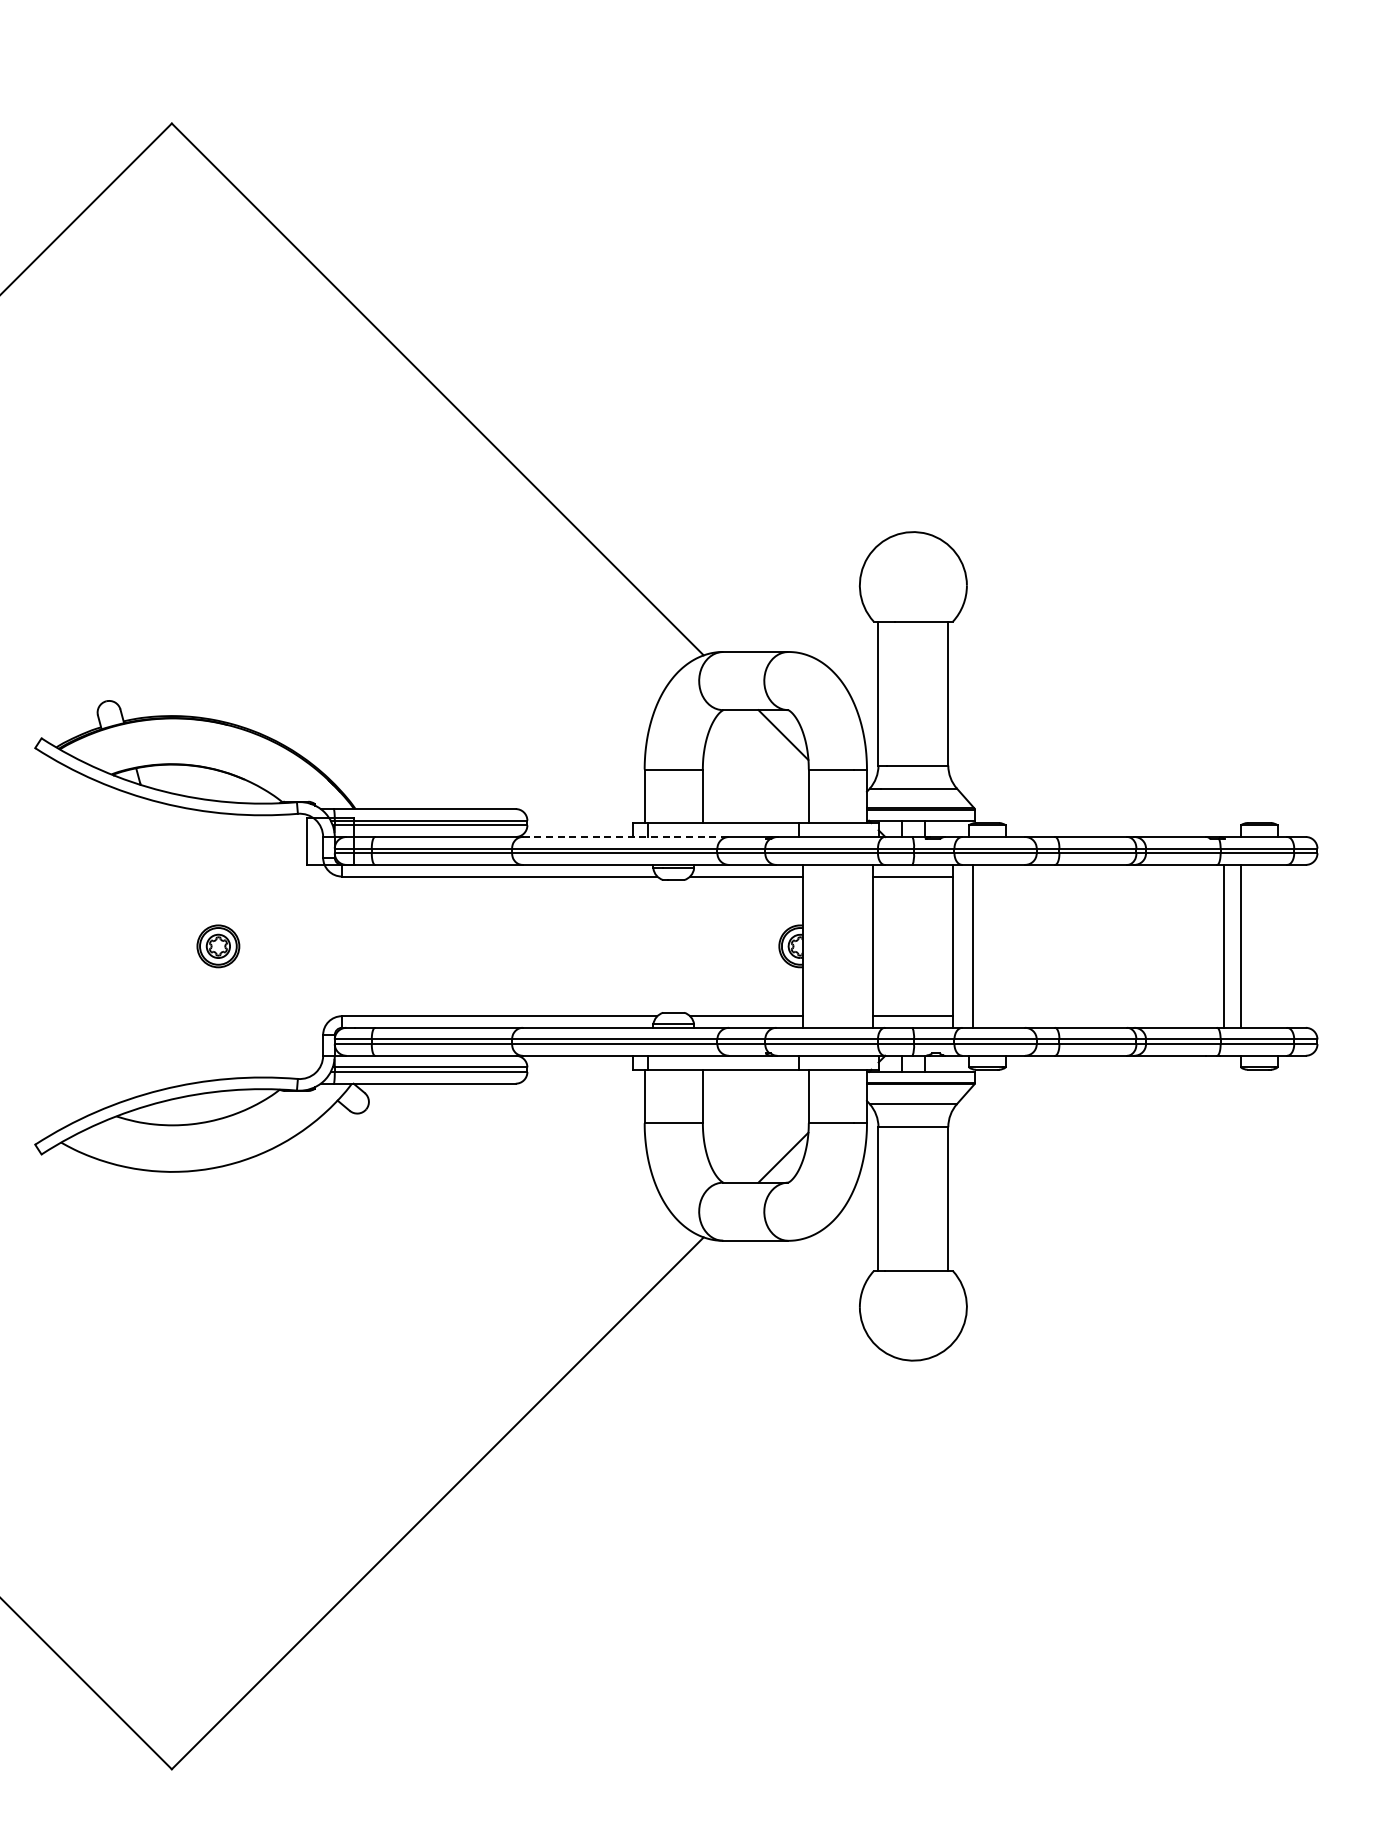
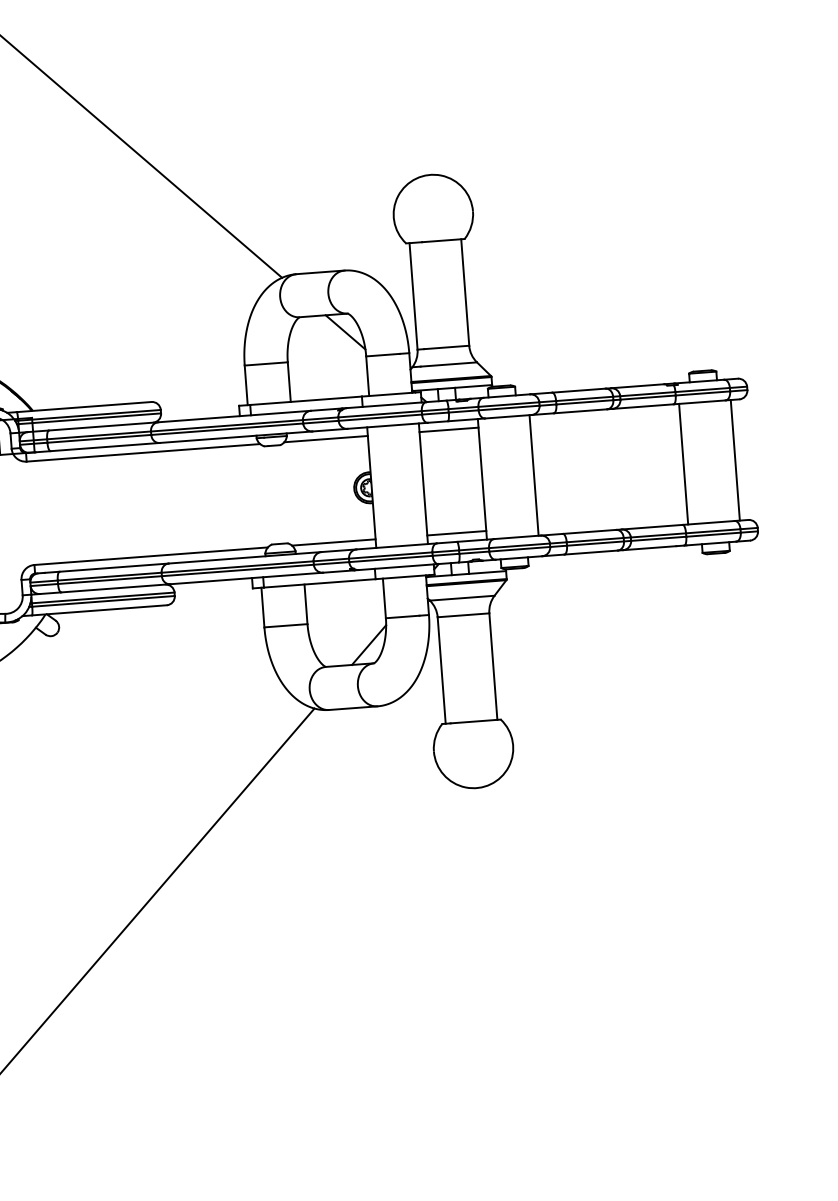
line: (626, 837) -> (235, 416), dashed -> solid
line: (973, 945) -> (534, 474), moved
line: (1241, 945) -> (735, 459), moved

